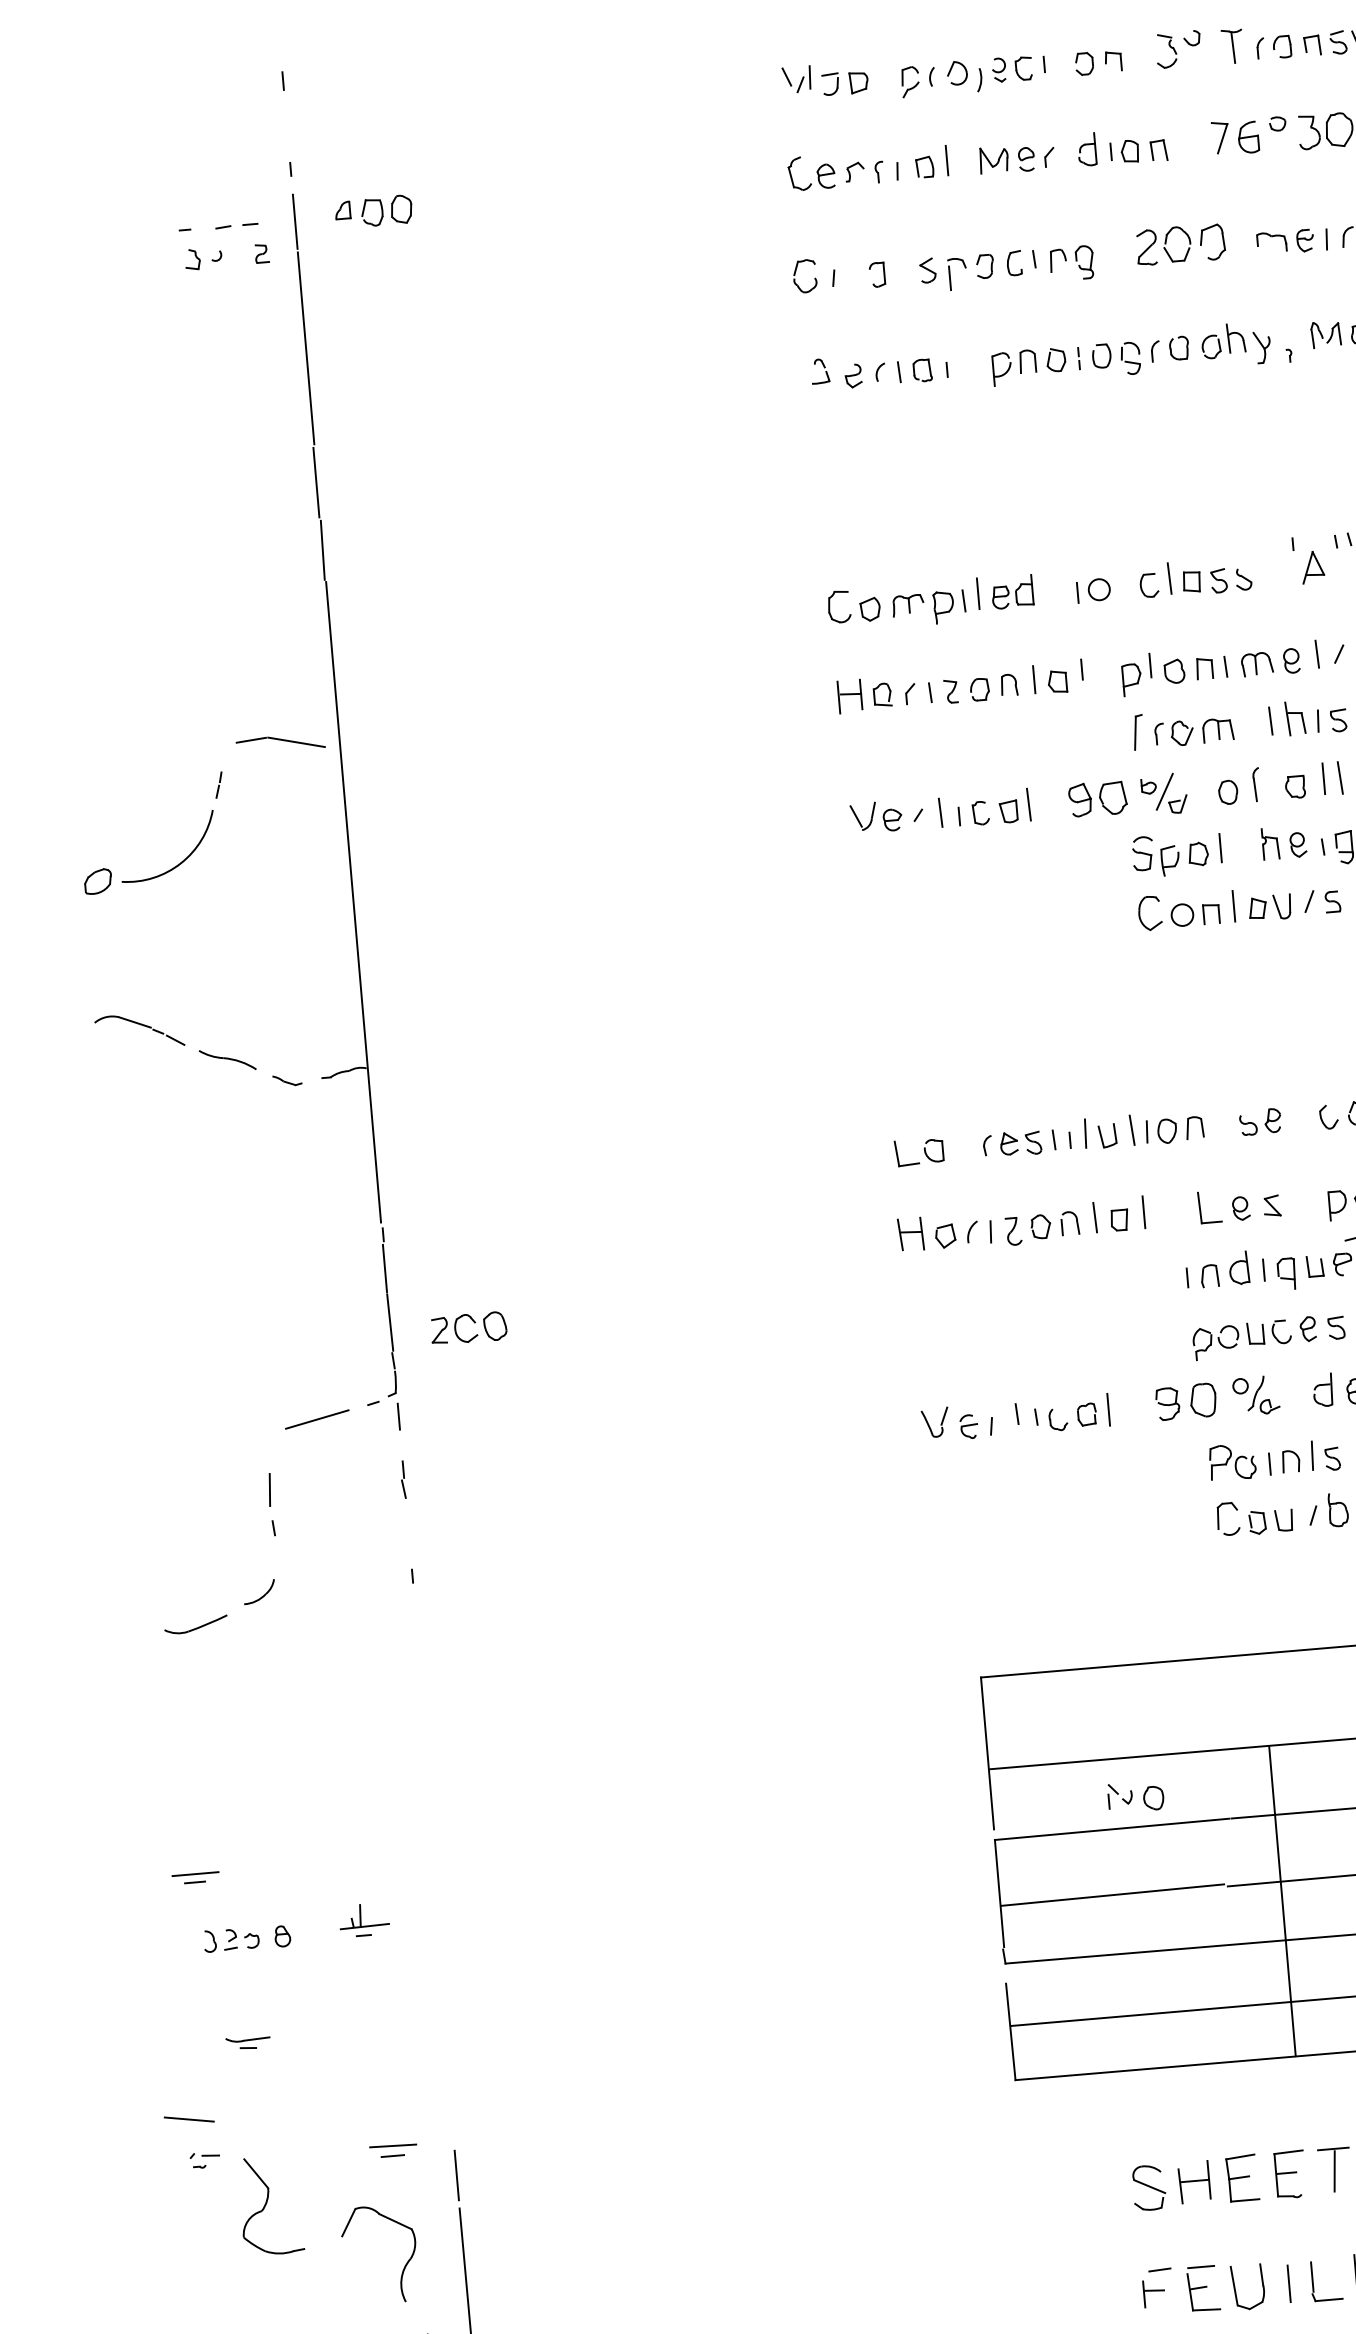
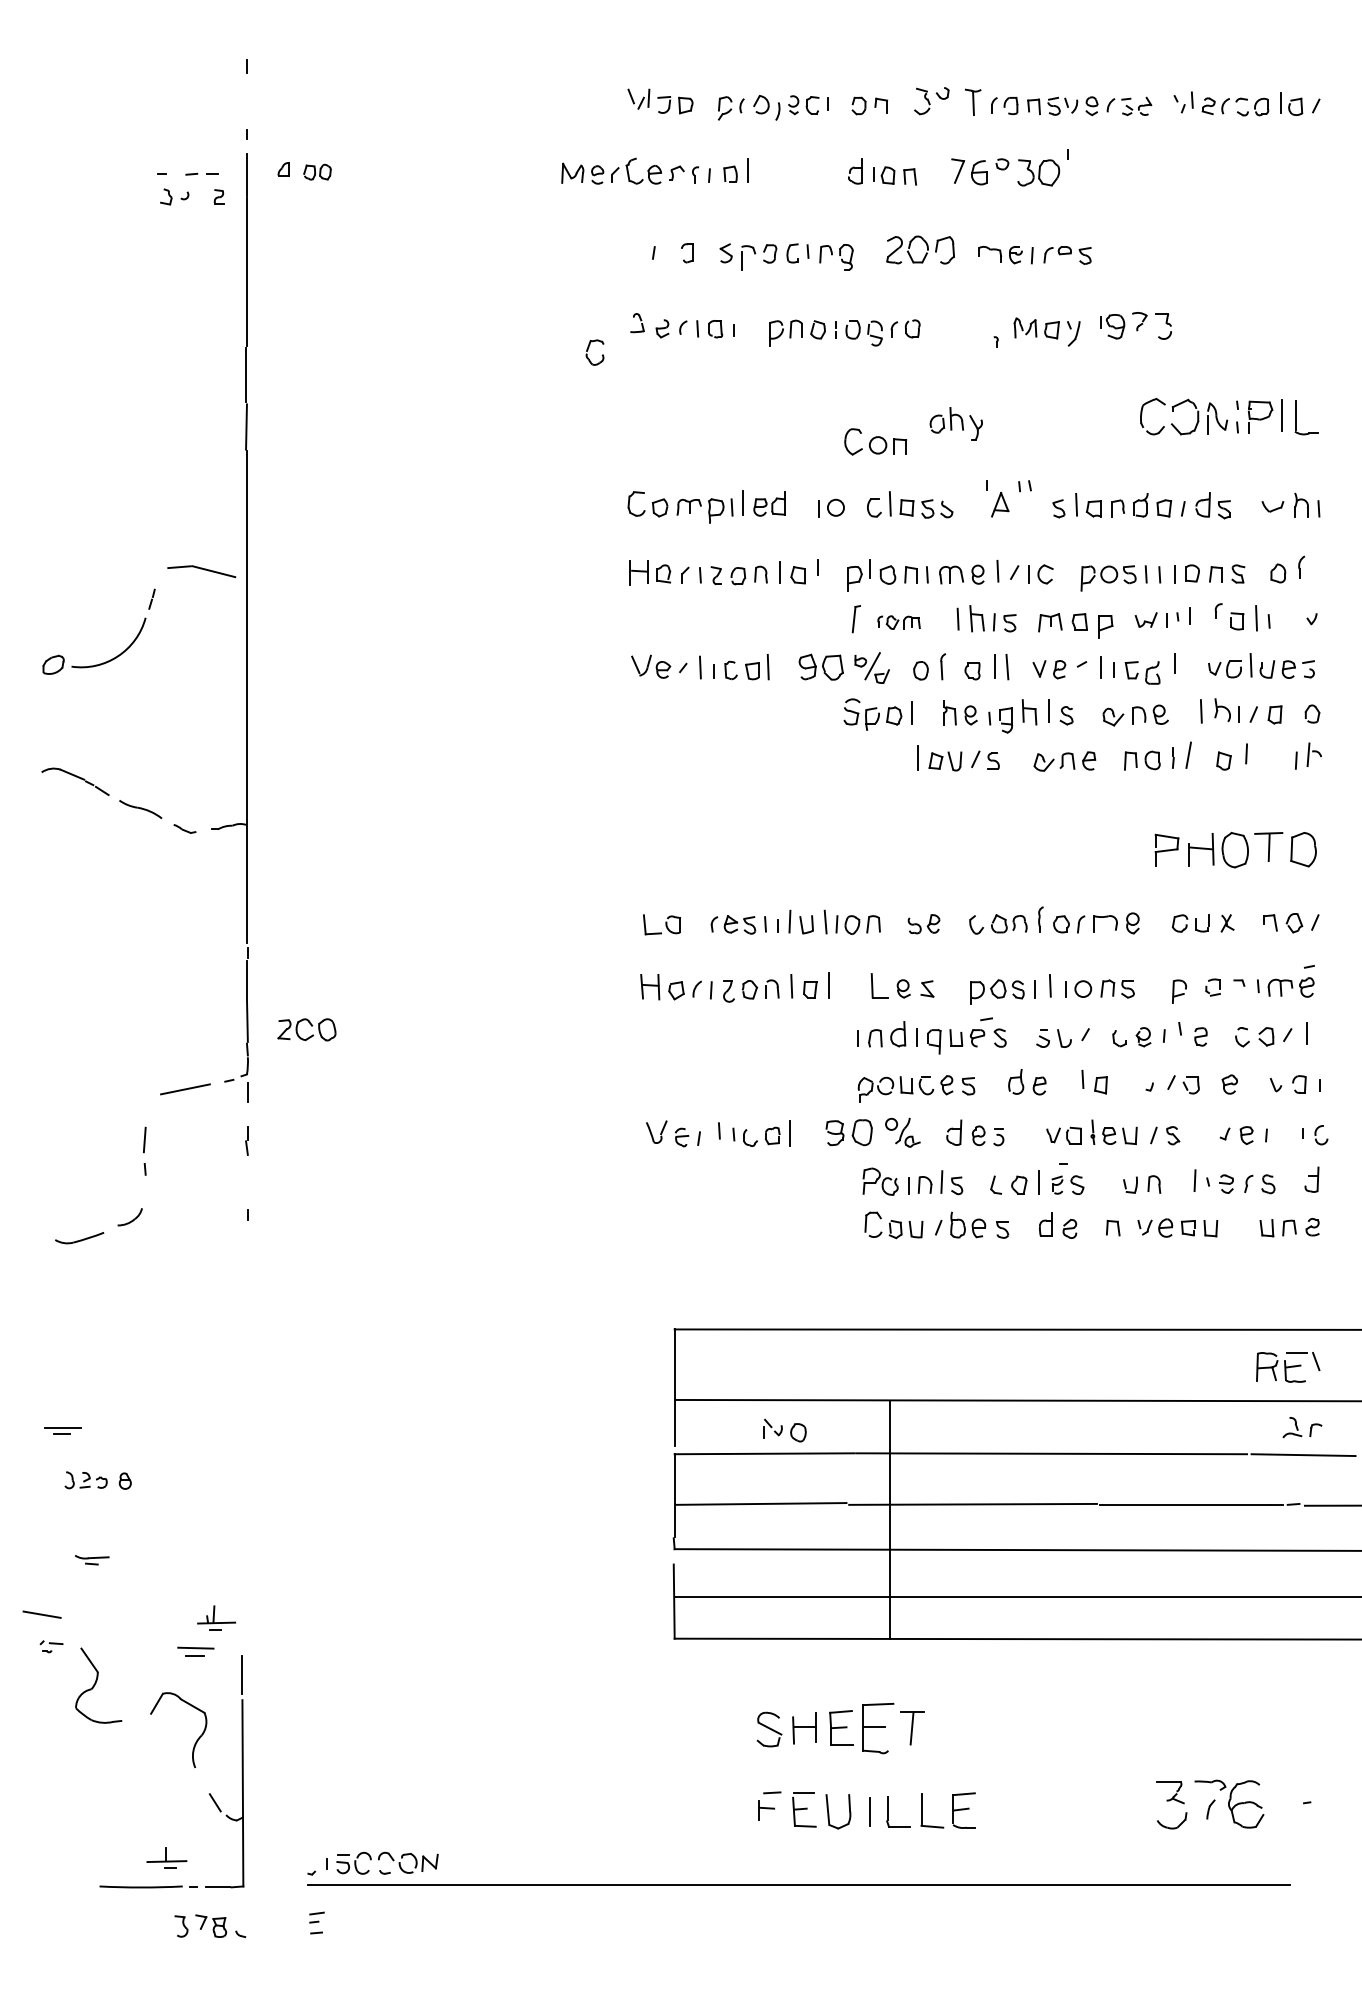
part: (1017, 158) -> (590, 173), moved
part: (386, 209) -> (317, 171), size x0.7
part: (796, 274) -> (588, 350), moved
part: (1235, 344) -> (955, 423), moved
part: (1193, 732) -> (898, 622), size x0.7
part: (1178, 910) -> (875, 441), moved
part: (364, 1919) -> (216, 1617), moved
part: (1289, 2174) -> (877, 1728), size x1.4

